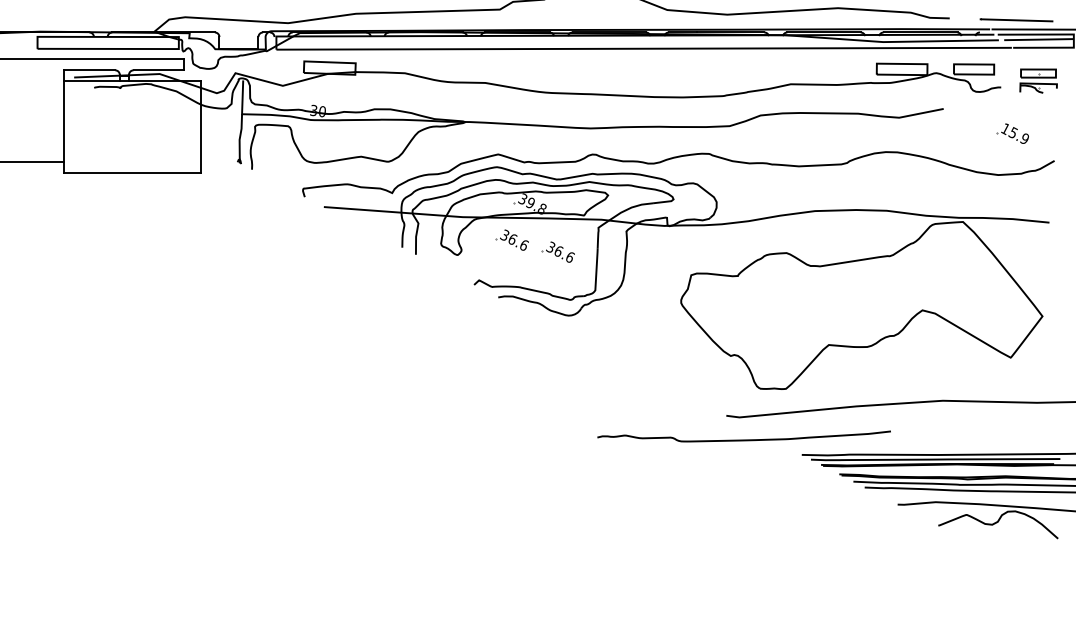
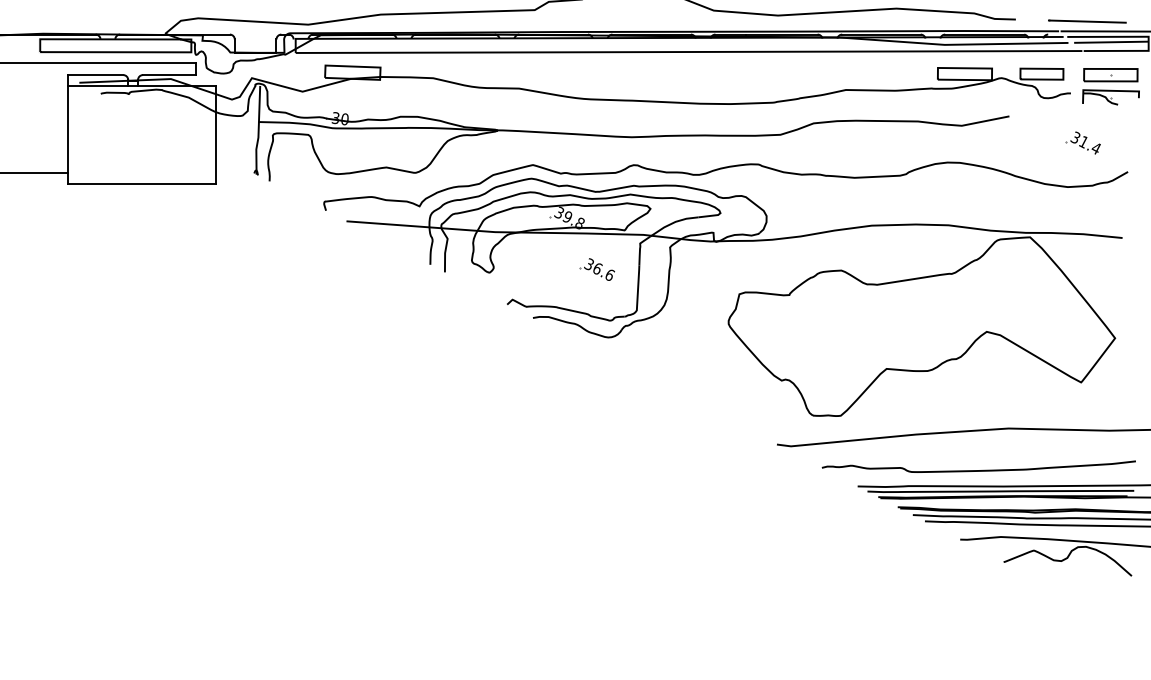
part: (1038, 80) -> (1110, 85), size x1.43
text: (1014, 133) -> (1085, 142), 15.9 -> 31.4
part: (511, 239) -> (547, 256), removed
curve: (743, 439) -> (978, 469), moved

